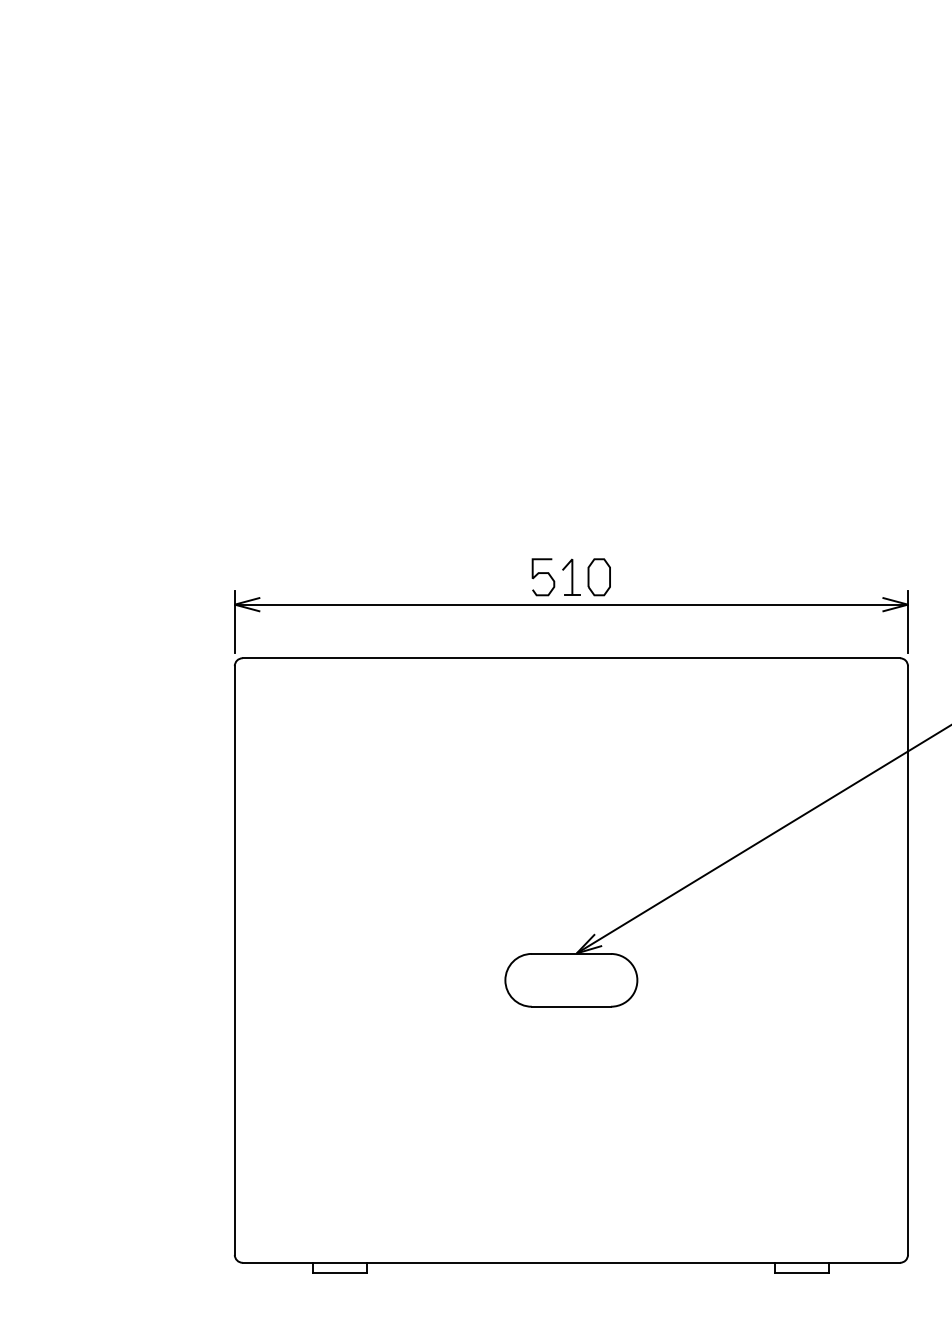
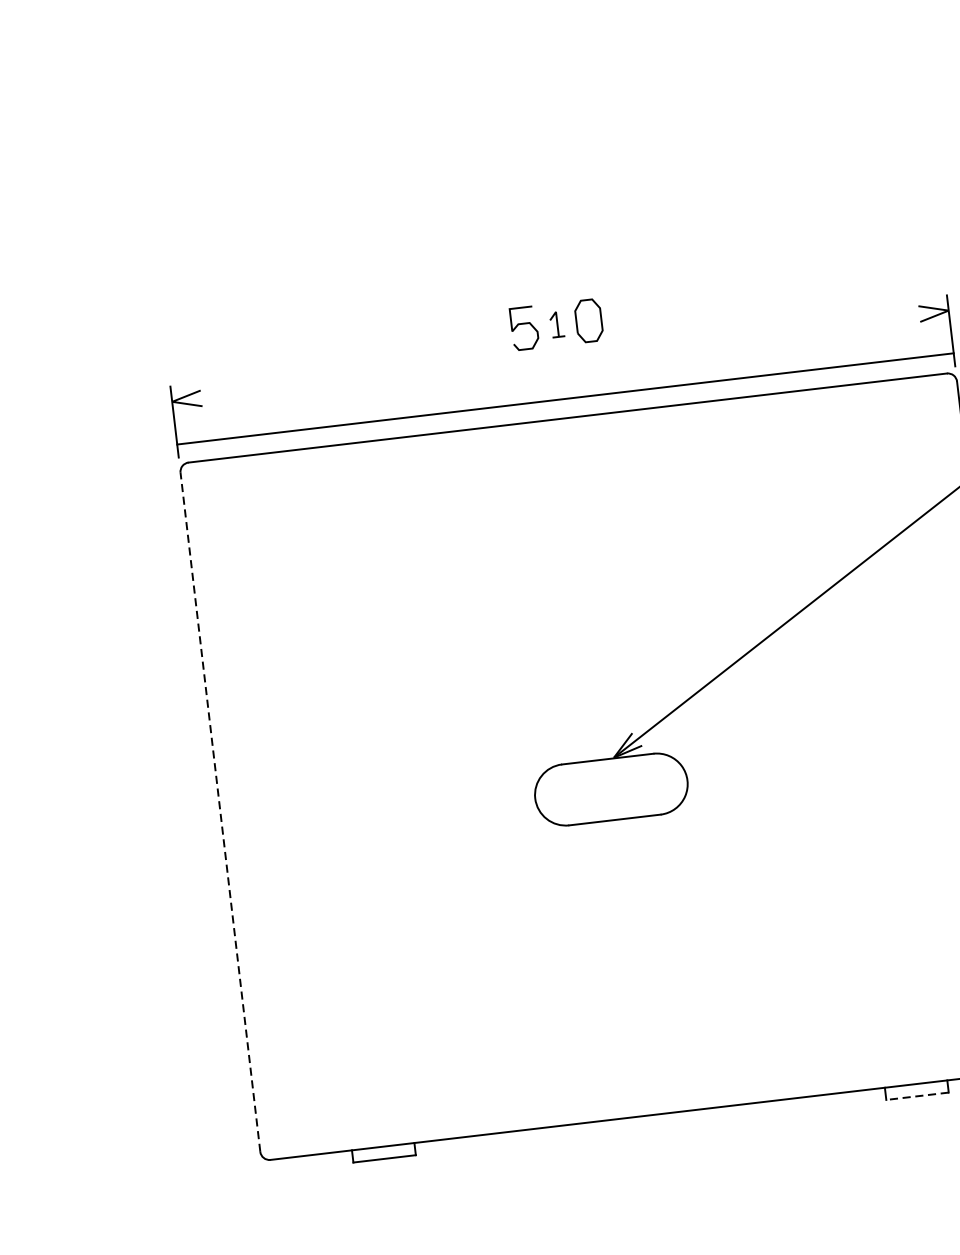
part: (571, 576) -> (556, 323), size x0.6
line: (570, 604) -> (564, 398), moved
line: (234, 960) -> (220, 812), solid -> dashed
line: (801, 1273) -> (916, 1096), solid -> dashed

